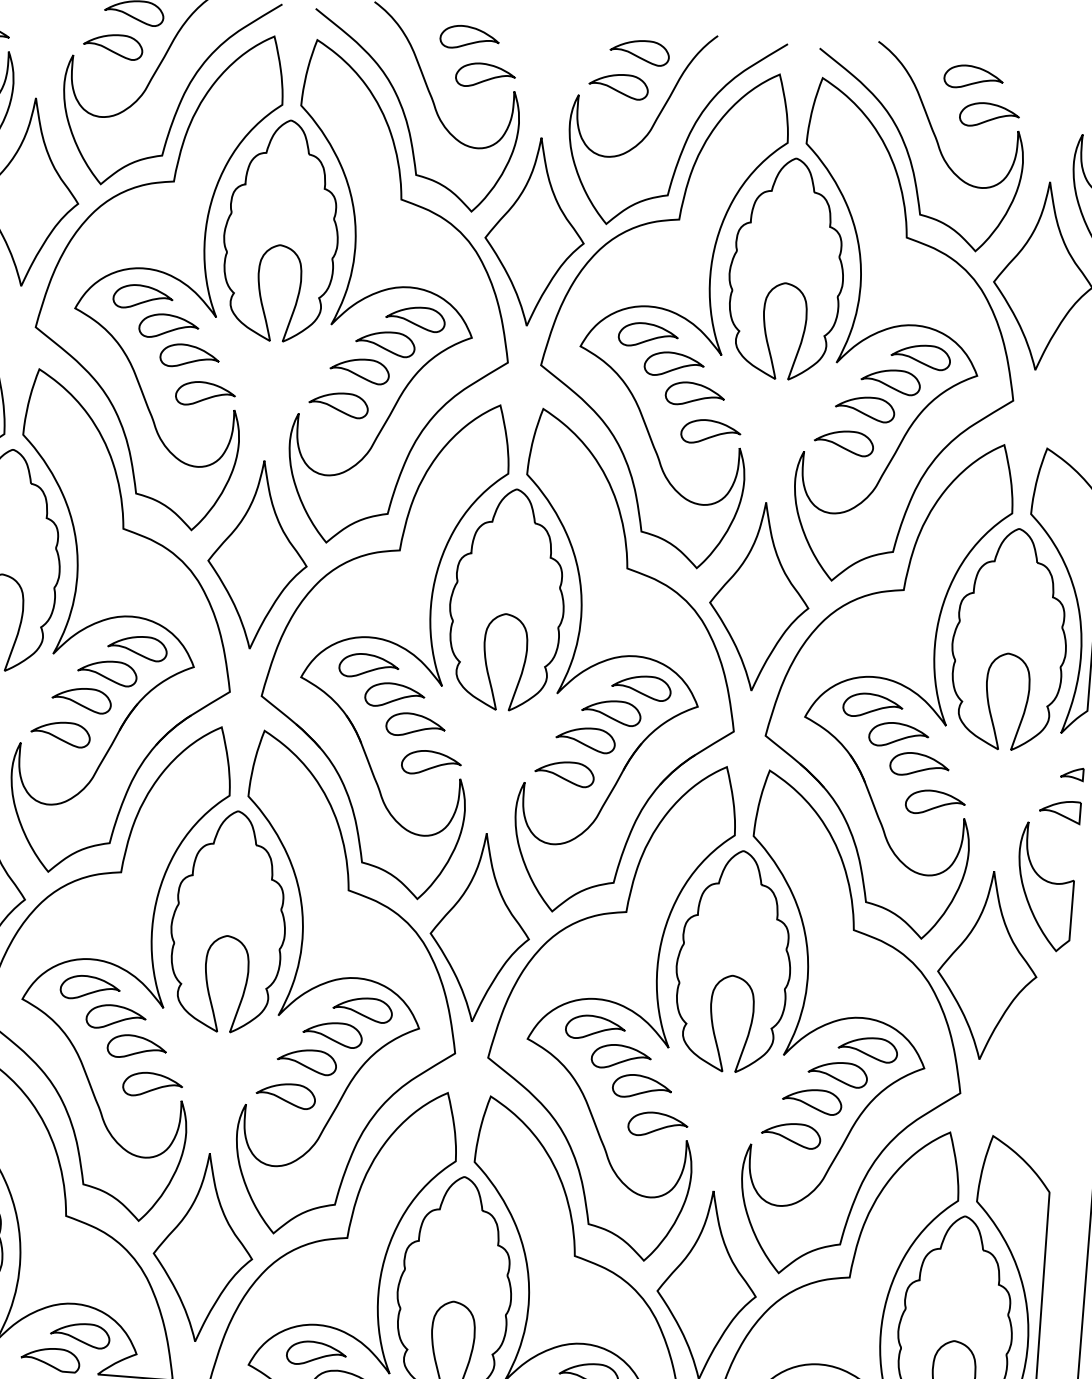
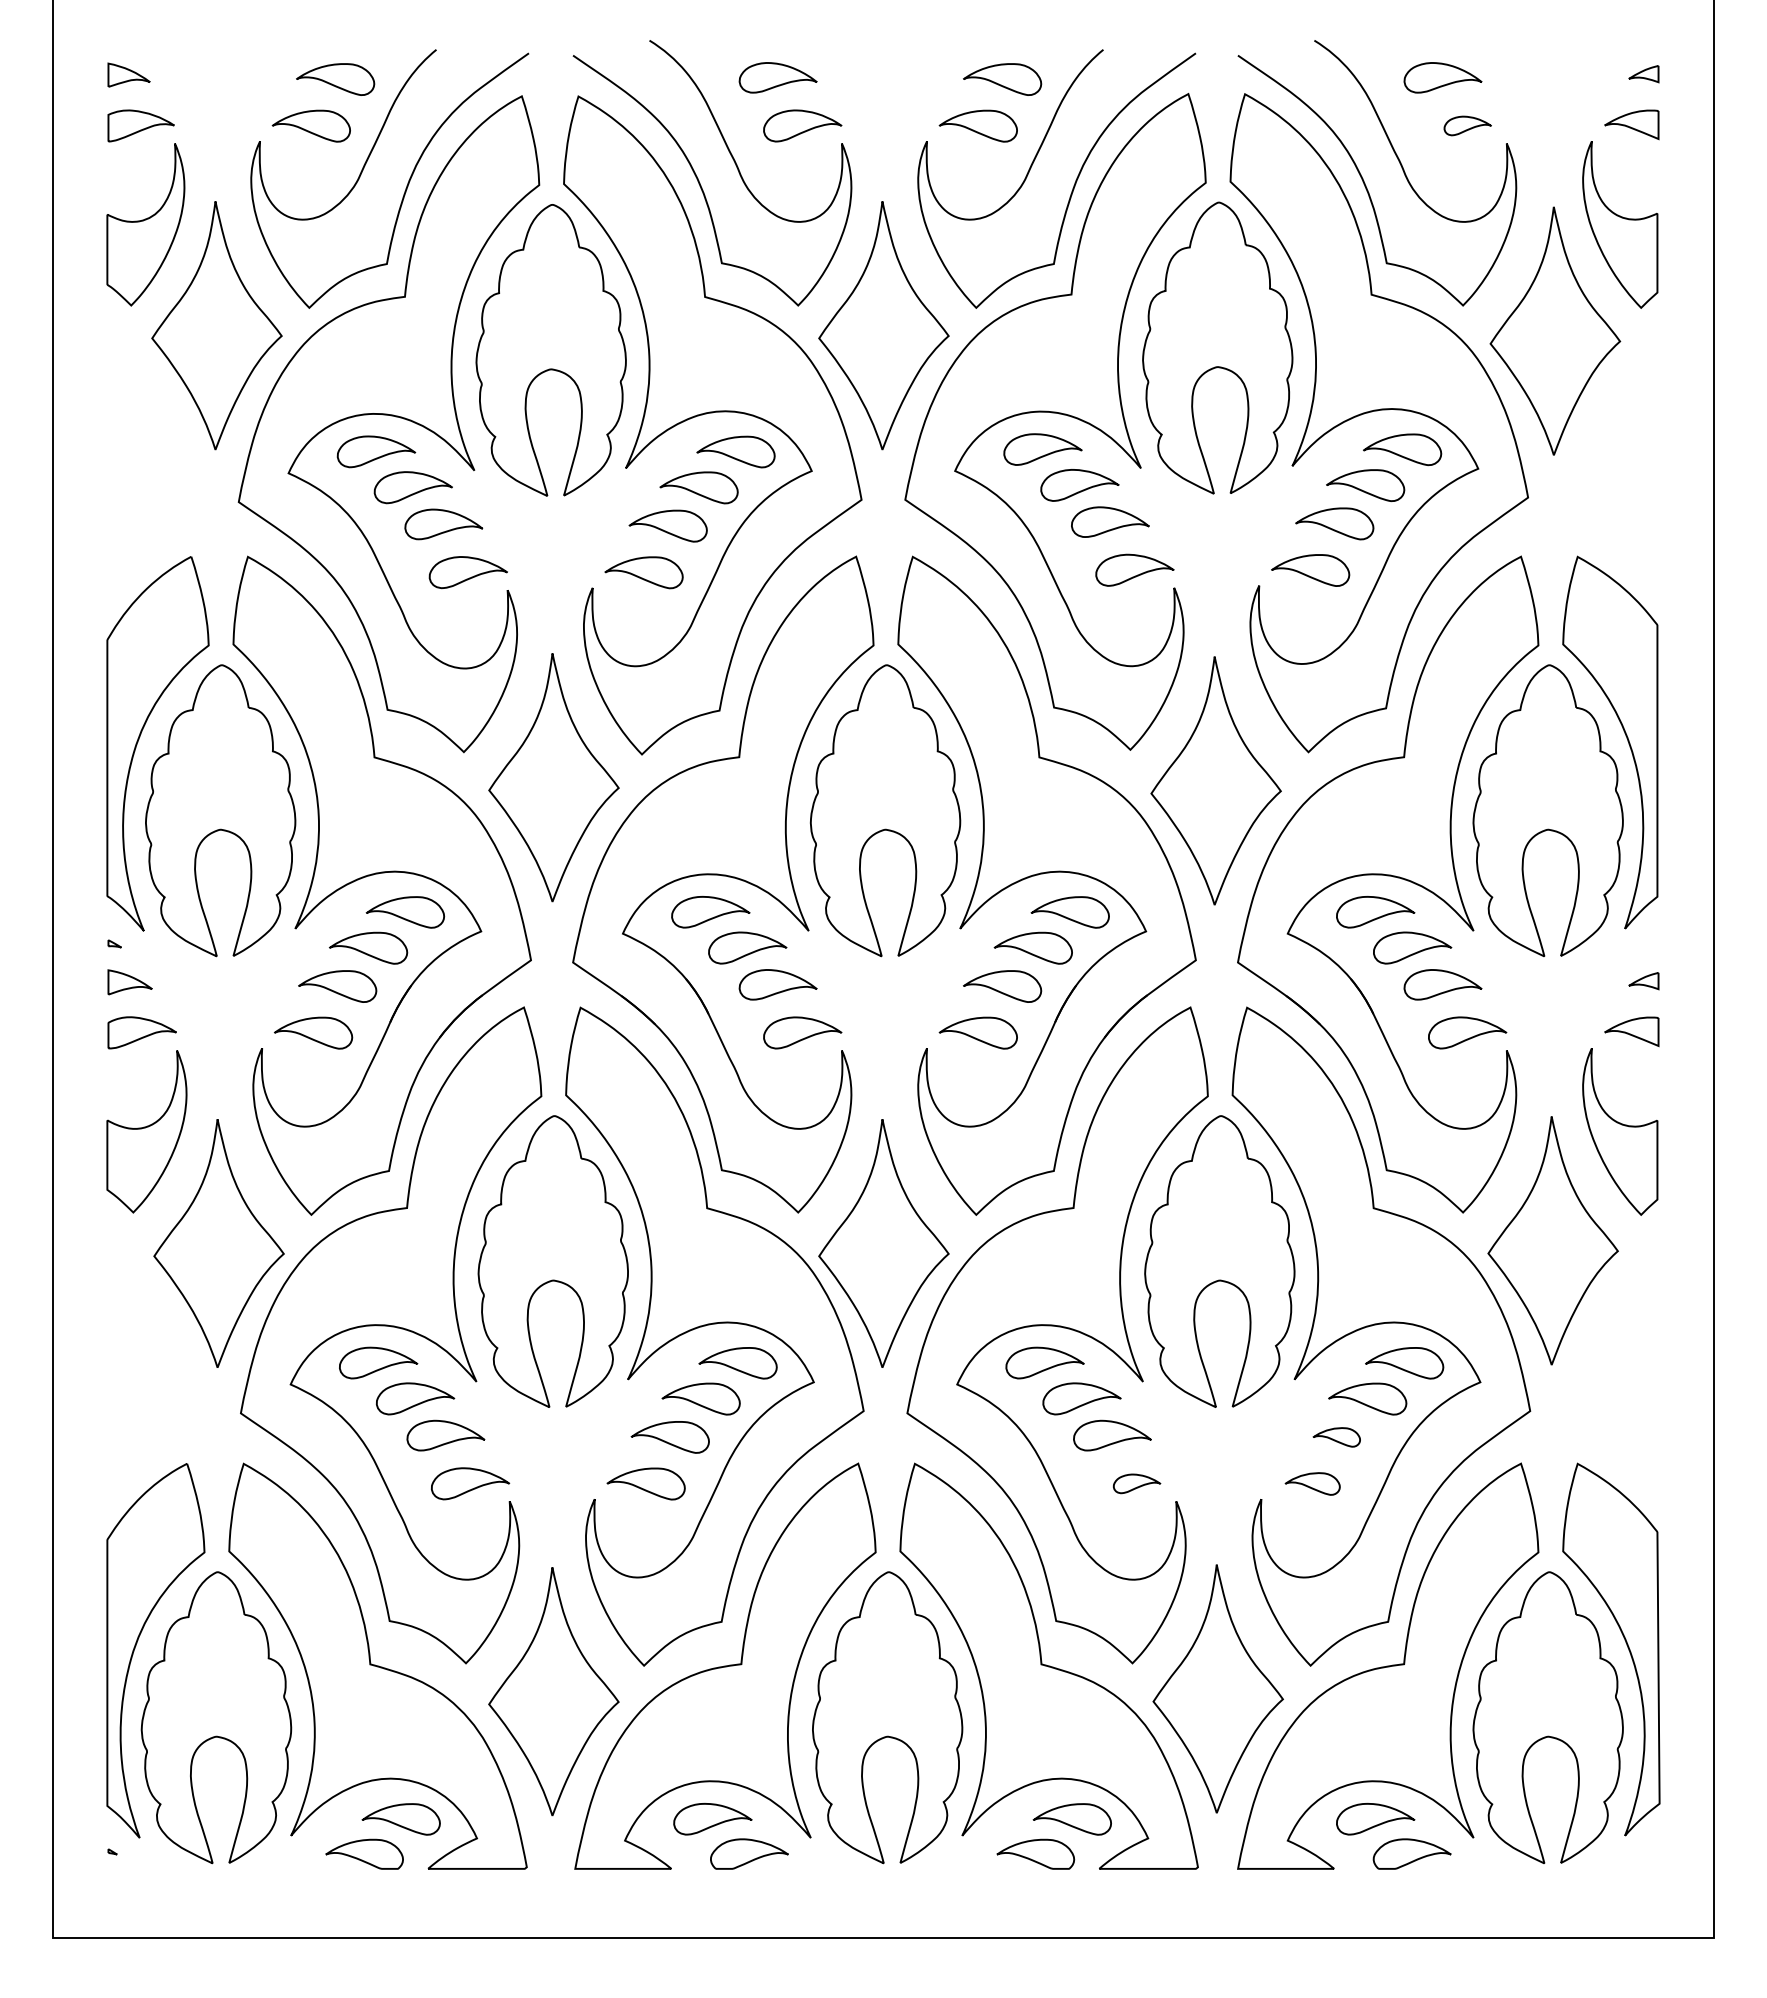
part: (989, 115) -> (1467, 125), size x0.6
part: (811, 1101) -> (1336, 1437), size x0.6
part: (657, 1124) -> (1136, 1483), size x0.6
part: (791, 1135) -> (1312, 1483), size x0.7

